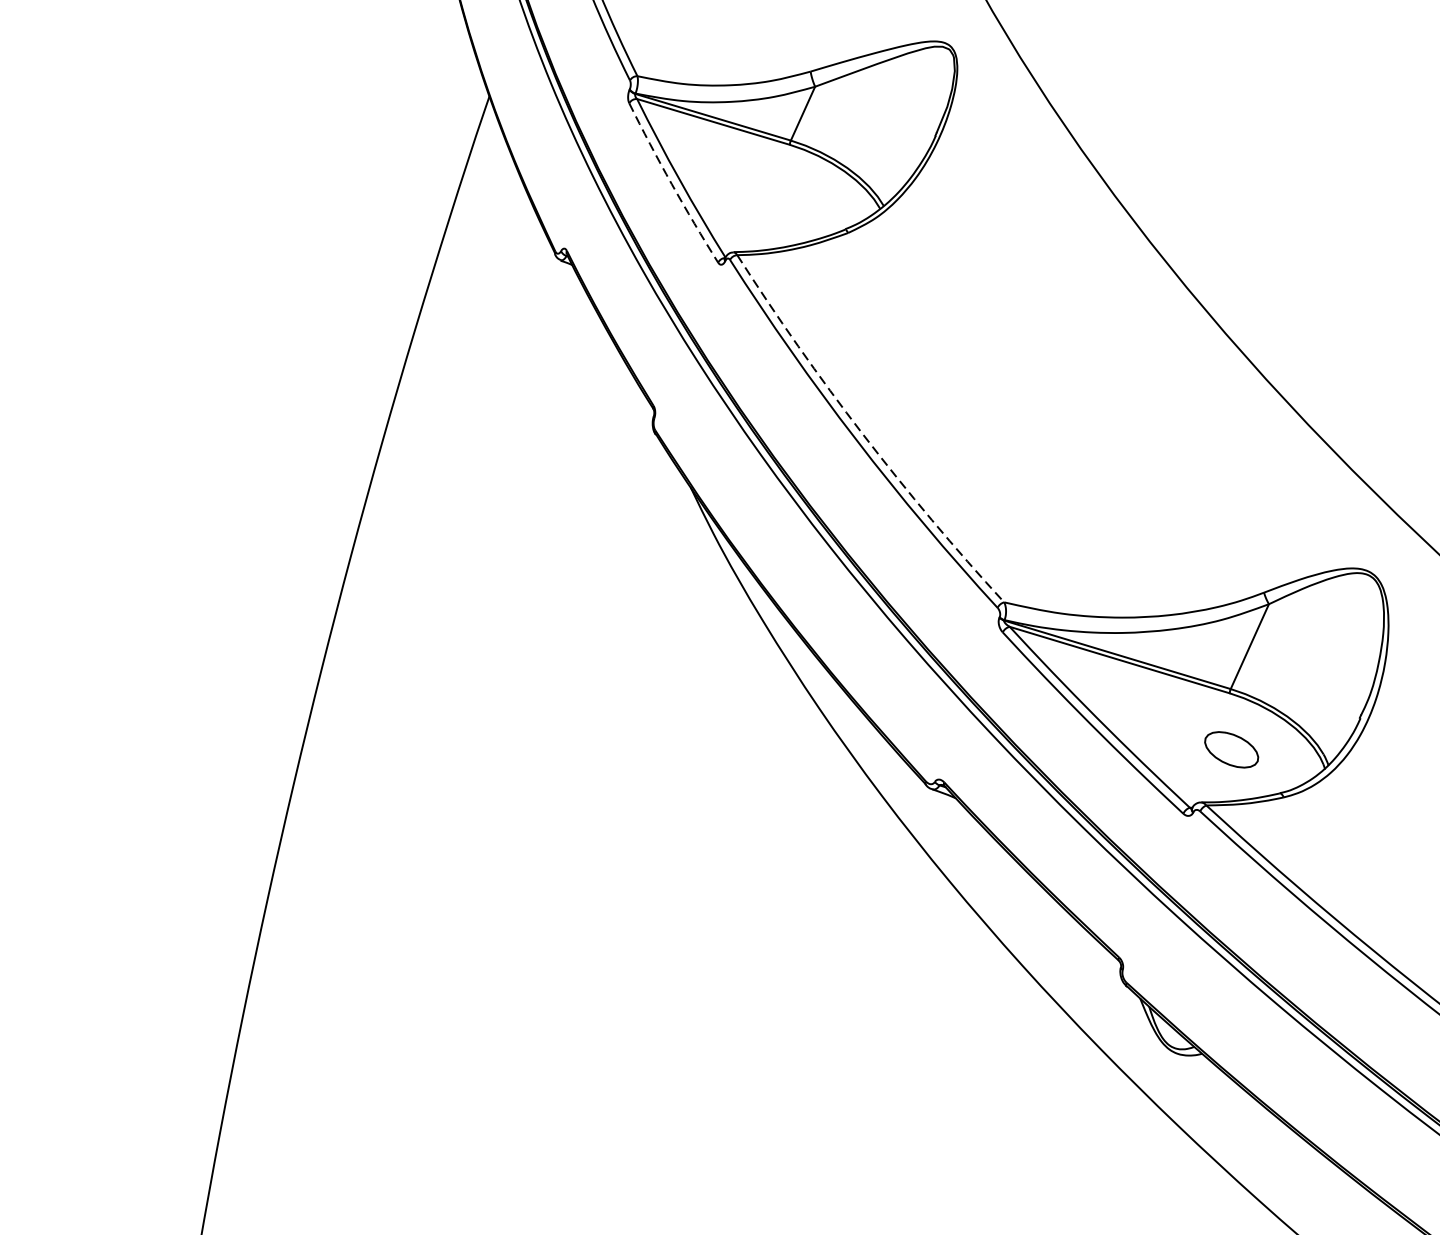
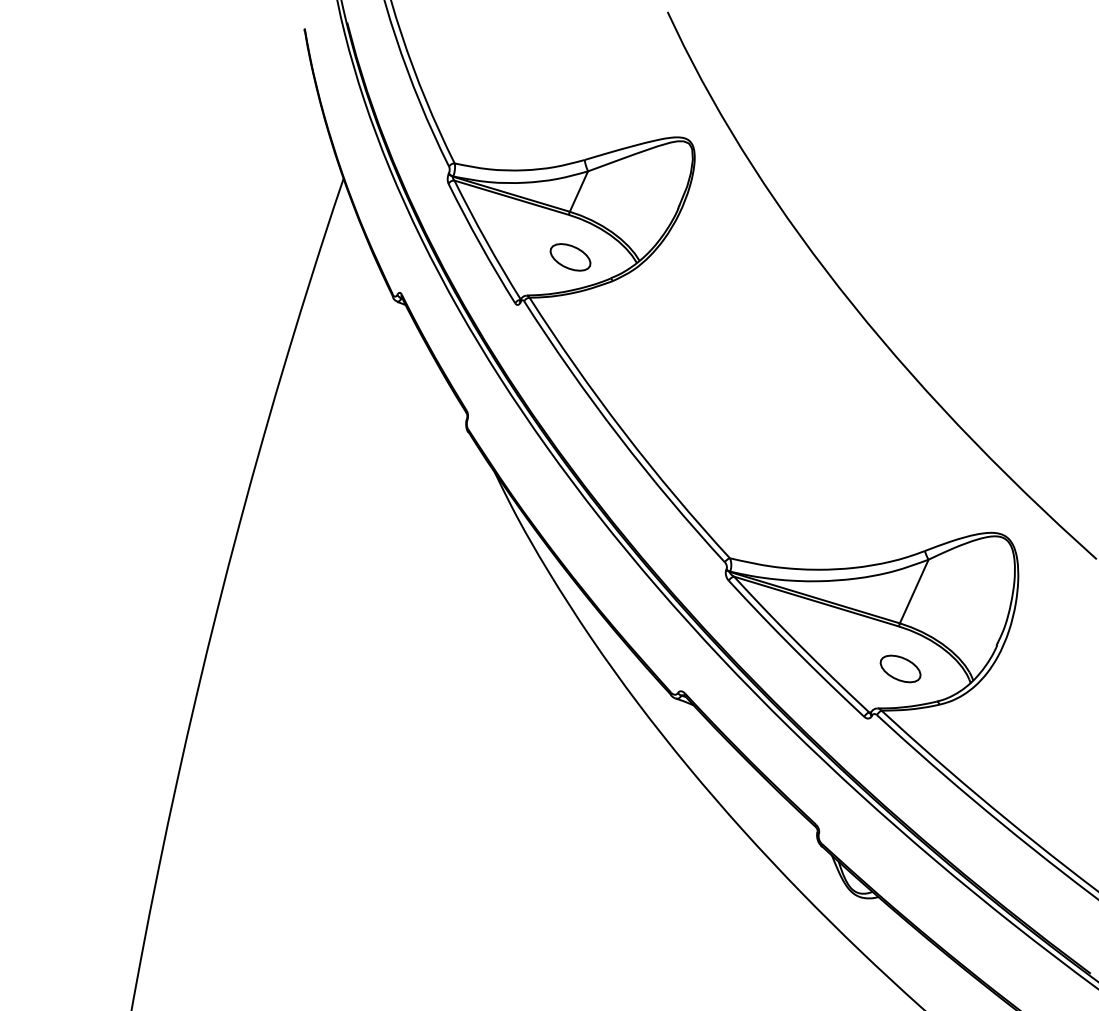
arc: (671, 184) -> (480, 244), dashed -> solid
part: (791, 201) -> (570, 257), added
arc: (863, 434) -> (624, 432), dashed -> solid

